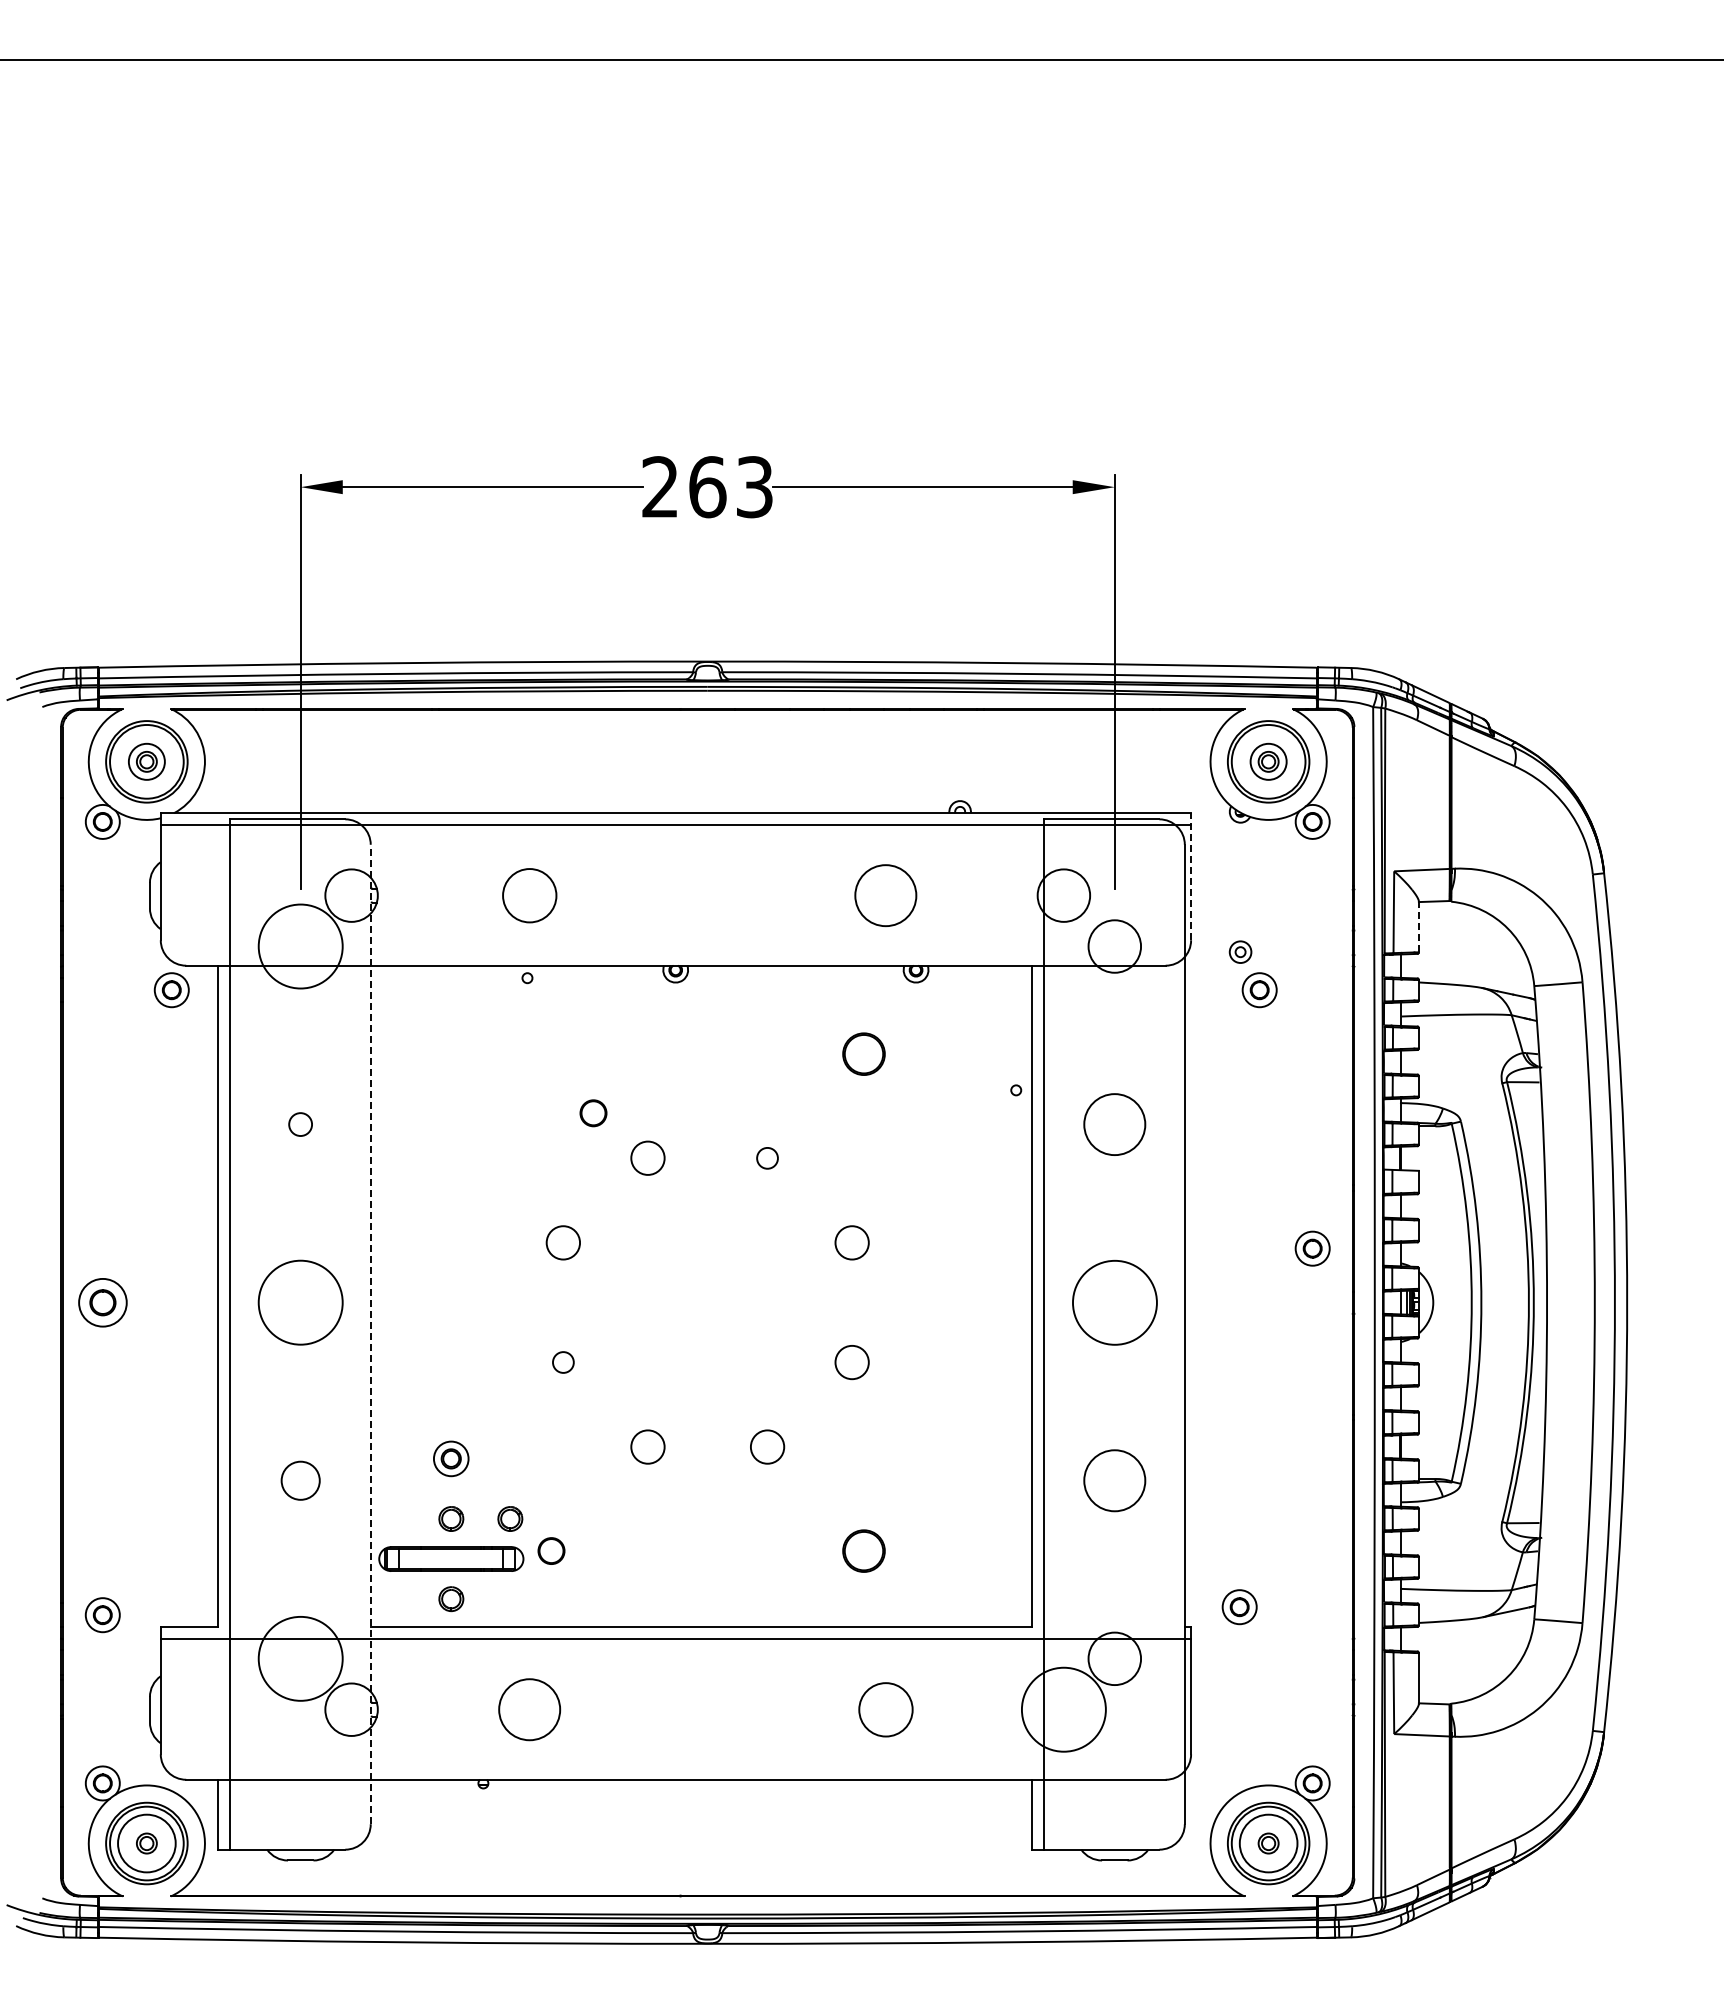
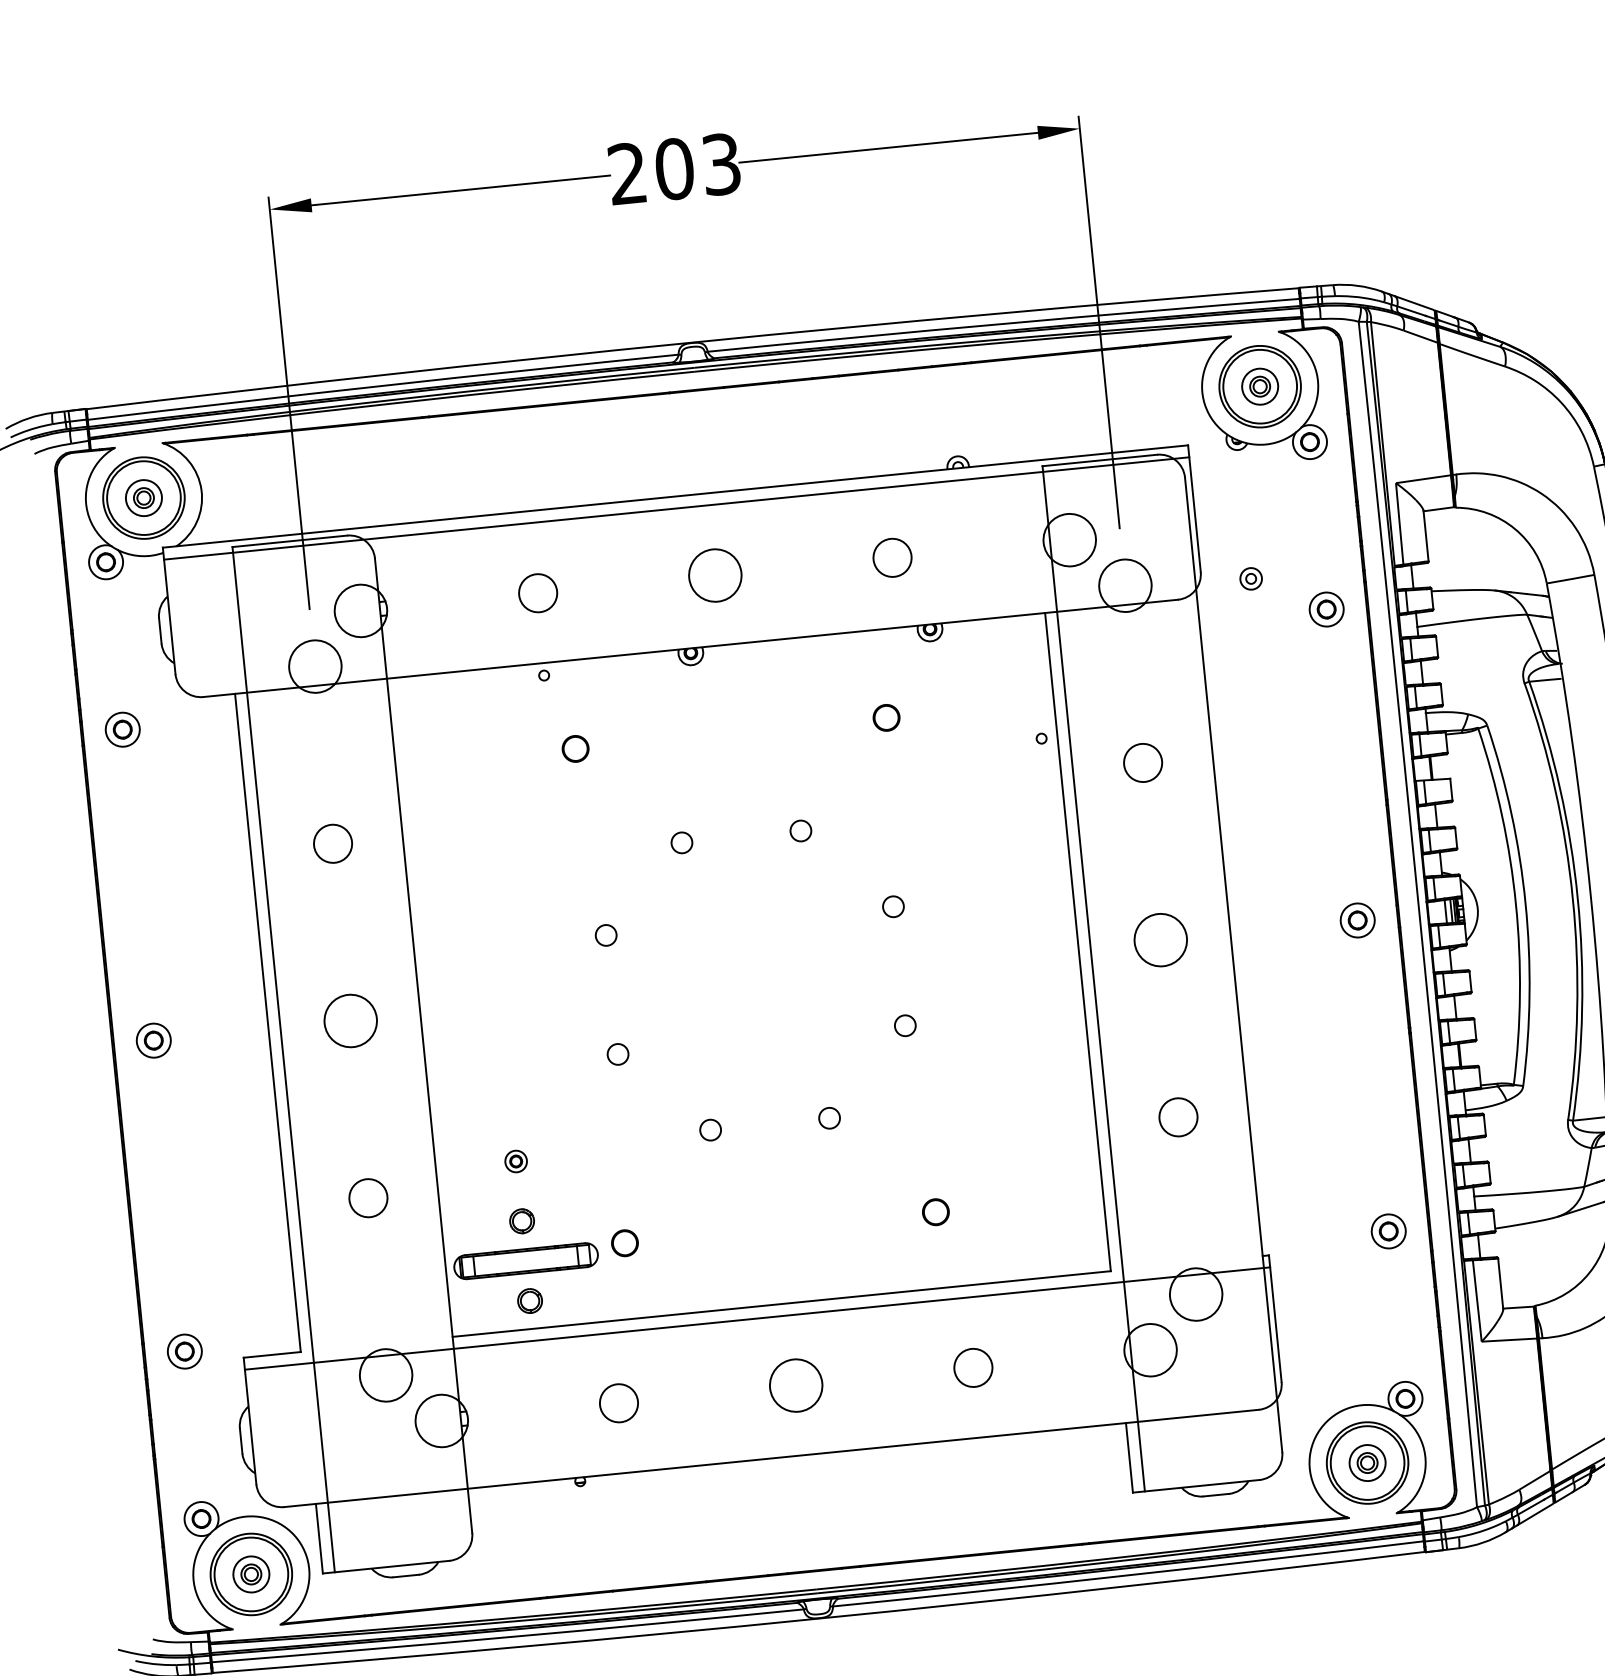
text: (707, 487) -> (674, 169), 263 -> 203
line: (1191, 876) -> (1194, 508), dashed -> solid
circle: (529, 895) -> (537, 593), size x0.71
circle: (707, 895) -> (715, 575), added
circle: (885, 895) -> (892, 557), size x0.62
line: (1418, 926) -> (1425, 535), dashed -> solid
circle: (300, 946) -> (315, 666), size x0.62
part: (171, 990) -> (122, 730), moved
part: (1259, 990) -> (1326, 609), moved
circle: (863, 1054) -> (886, 718), size x0.62
circle: (593, 1113) -> (575, 749), moved
circle: (300, 1124) -> (332, 843), size x1.67
circle: (1114, 1124) -> (1142, 762), size x0.62
circle: (647, 1158) -> (681, 843), size x0.62
circle: (563, 1242) -> (606, 935), size x0.62
circle: (851, 1242) -> (892, 906), size x0.62
part: (1312, 1248) -> (1357, 920), moved
part: (102, 1302) -> (153, 1040), size x0.71
circle: (300, 1302) -> (350, 1020), size x0.62
circle: (1114, 1302) -> (1160, 939), size x0.62
line: (370, 1334) -> (423, 1045), dashed -> solid
circle: (851, 1362) -> (904, 1025), size x0.62
circle: (647, 1446) -> (710, 1129), size x0.62
circle: (767, 1446) -> (829, 1117), size x0.62
part: (451, 1458) -> (516, 1161), size x0.62
circle: (1114, 1480) -> (1178, 1117), size x0.62
part: (510, 1518) -> (580, 1214), removed
circle: (863, 1550) -> (935, 1211), size x0.62
part: (1239, 1607) -> (1388, 1231), moved
circle: (300, 1658) -> (385, 1375), size x0.62
circle: (529, 1709) -> (618, 1403), size x0.62
circle: (707, 1709) -> (795, 1385), added
circle: (885, 1709) -> (973, 1367), size x0.71
circle: (1063, 1709) -> (1150, 1350), size x0.62
circle: (146, 1843) -> (251, 1574), size x0.62
circle: (1268, 1843) -> (1367, 1463), size x0.62

